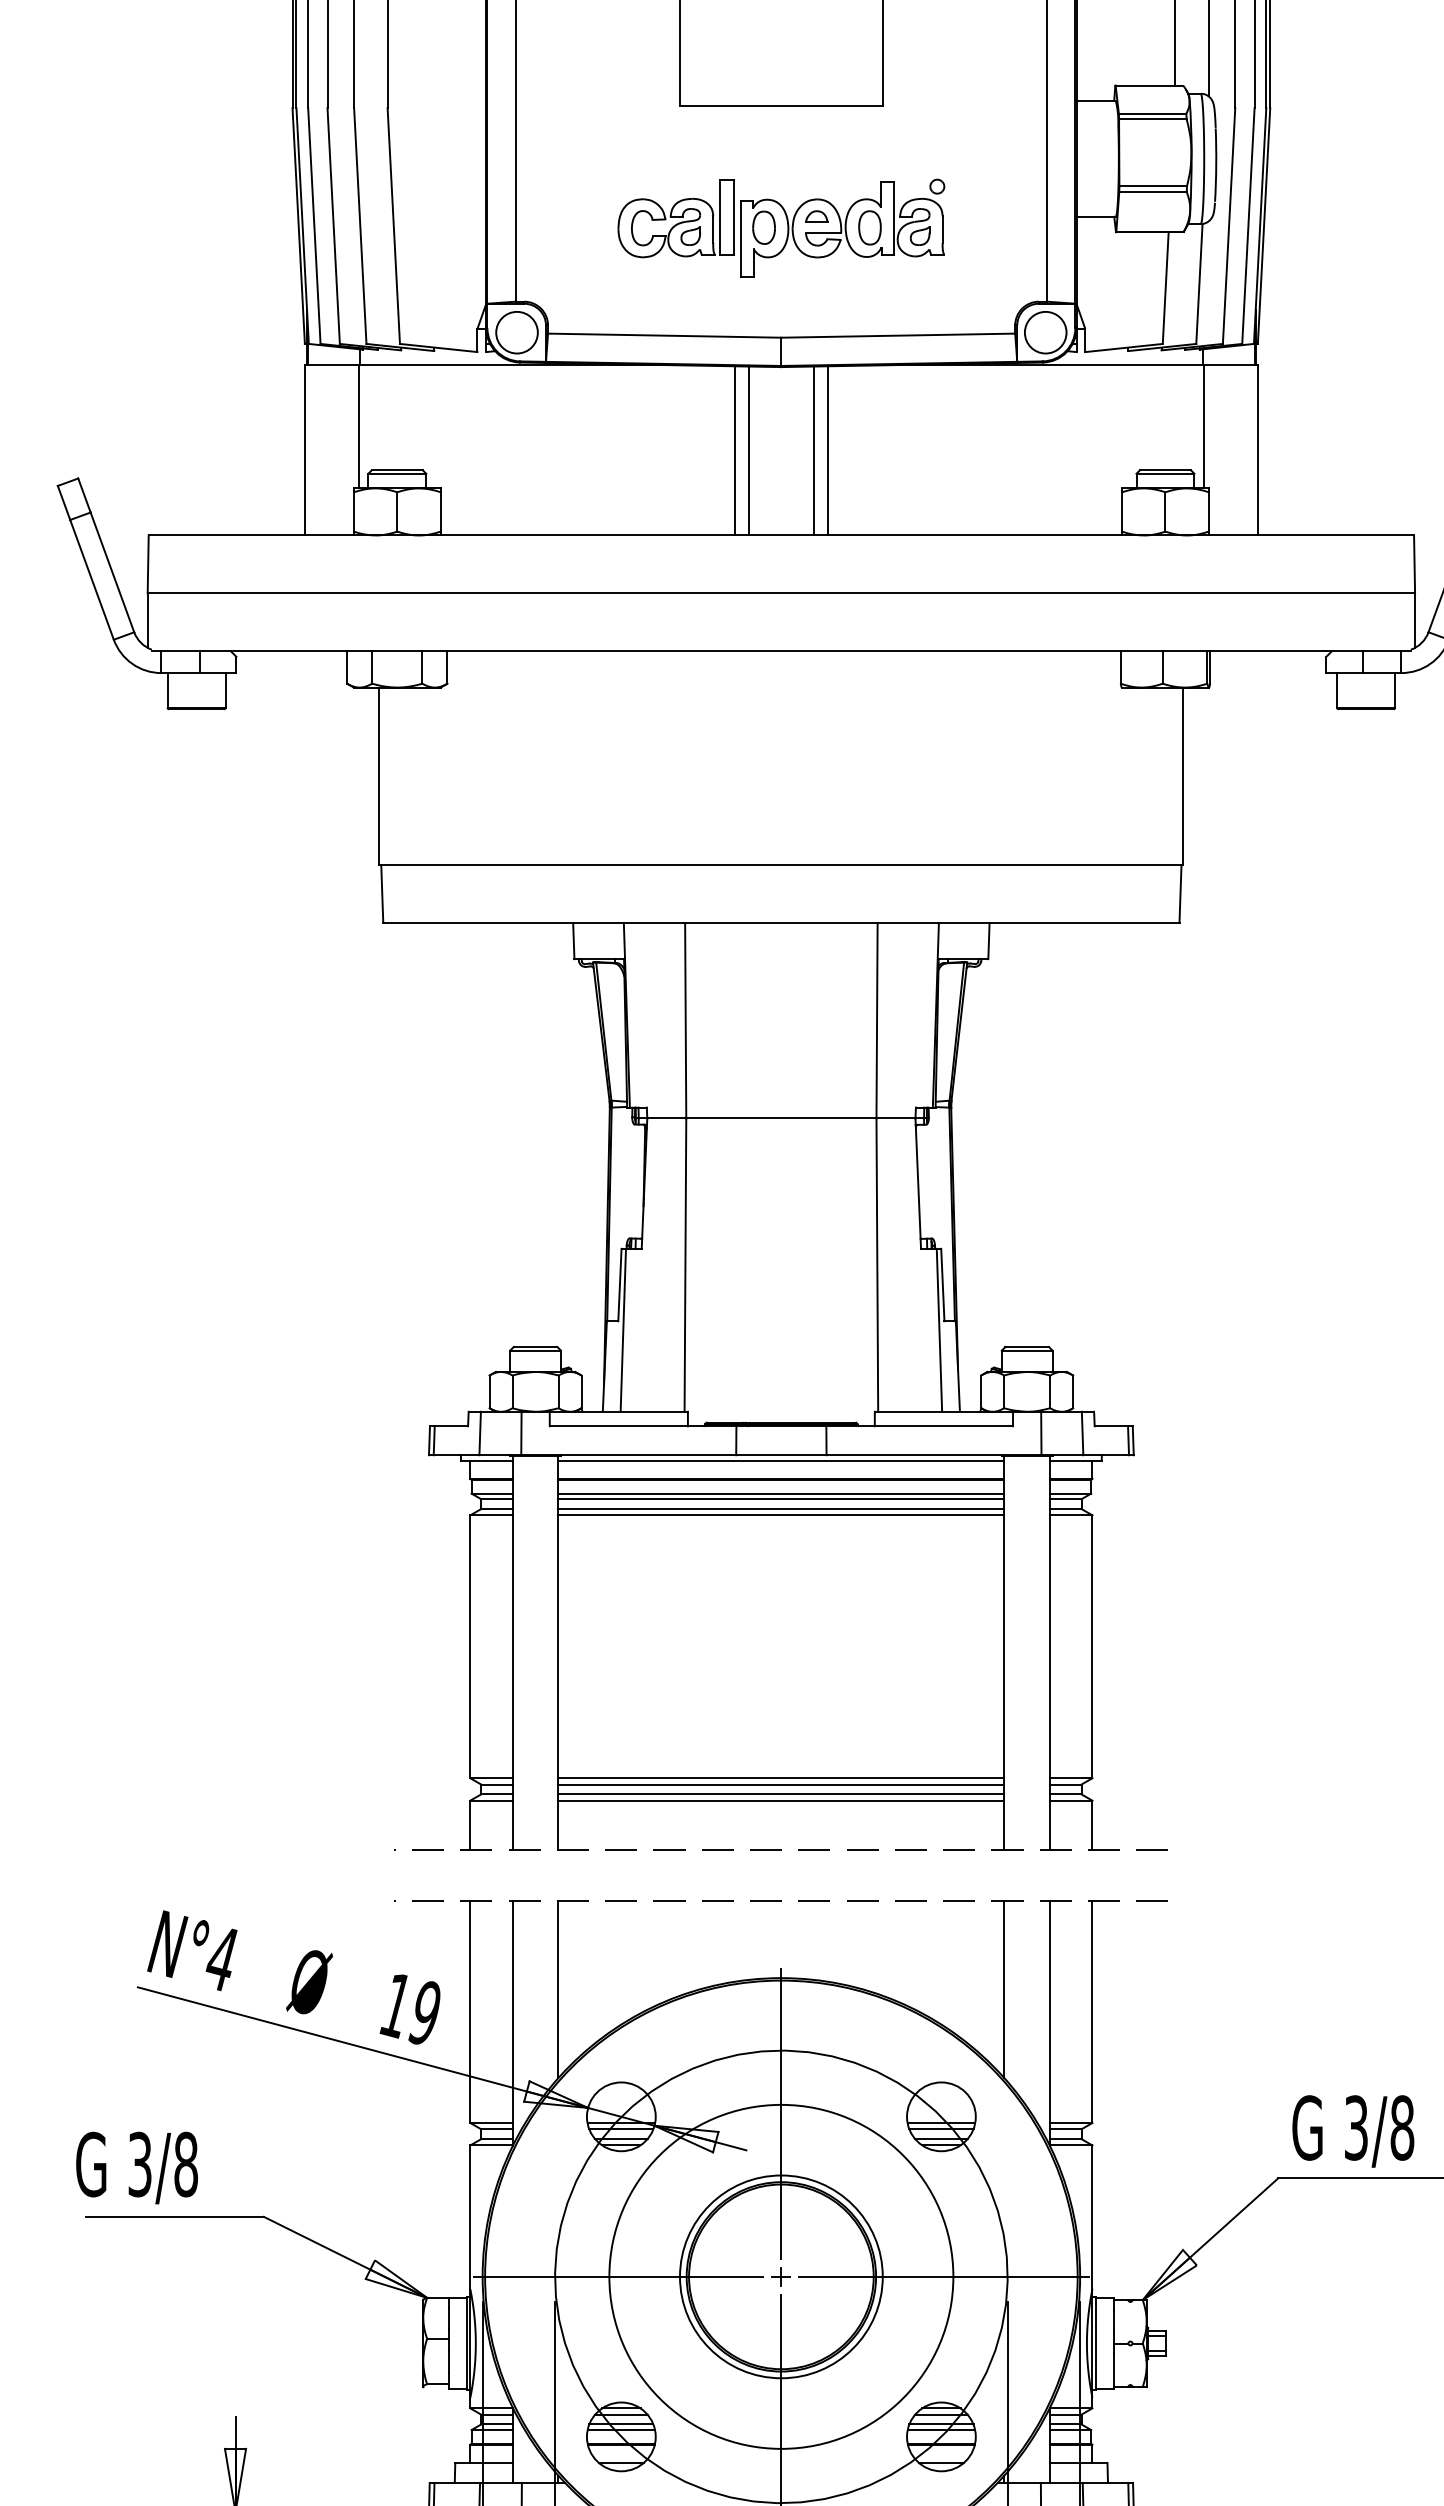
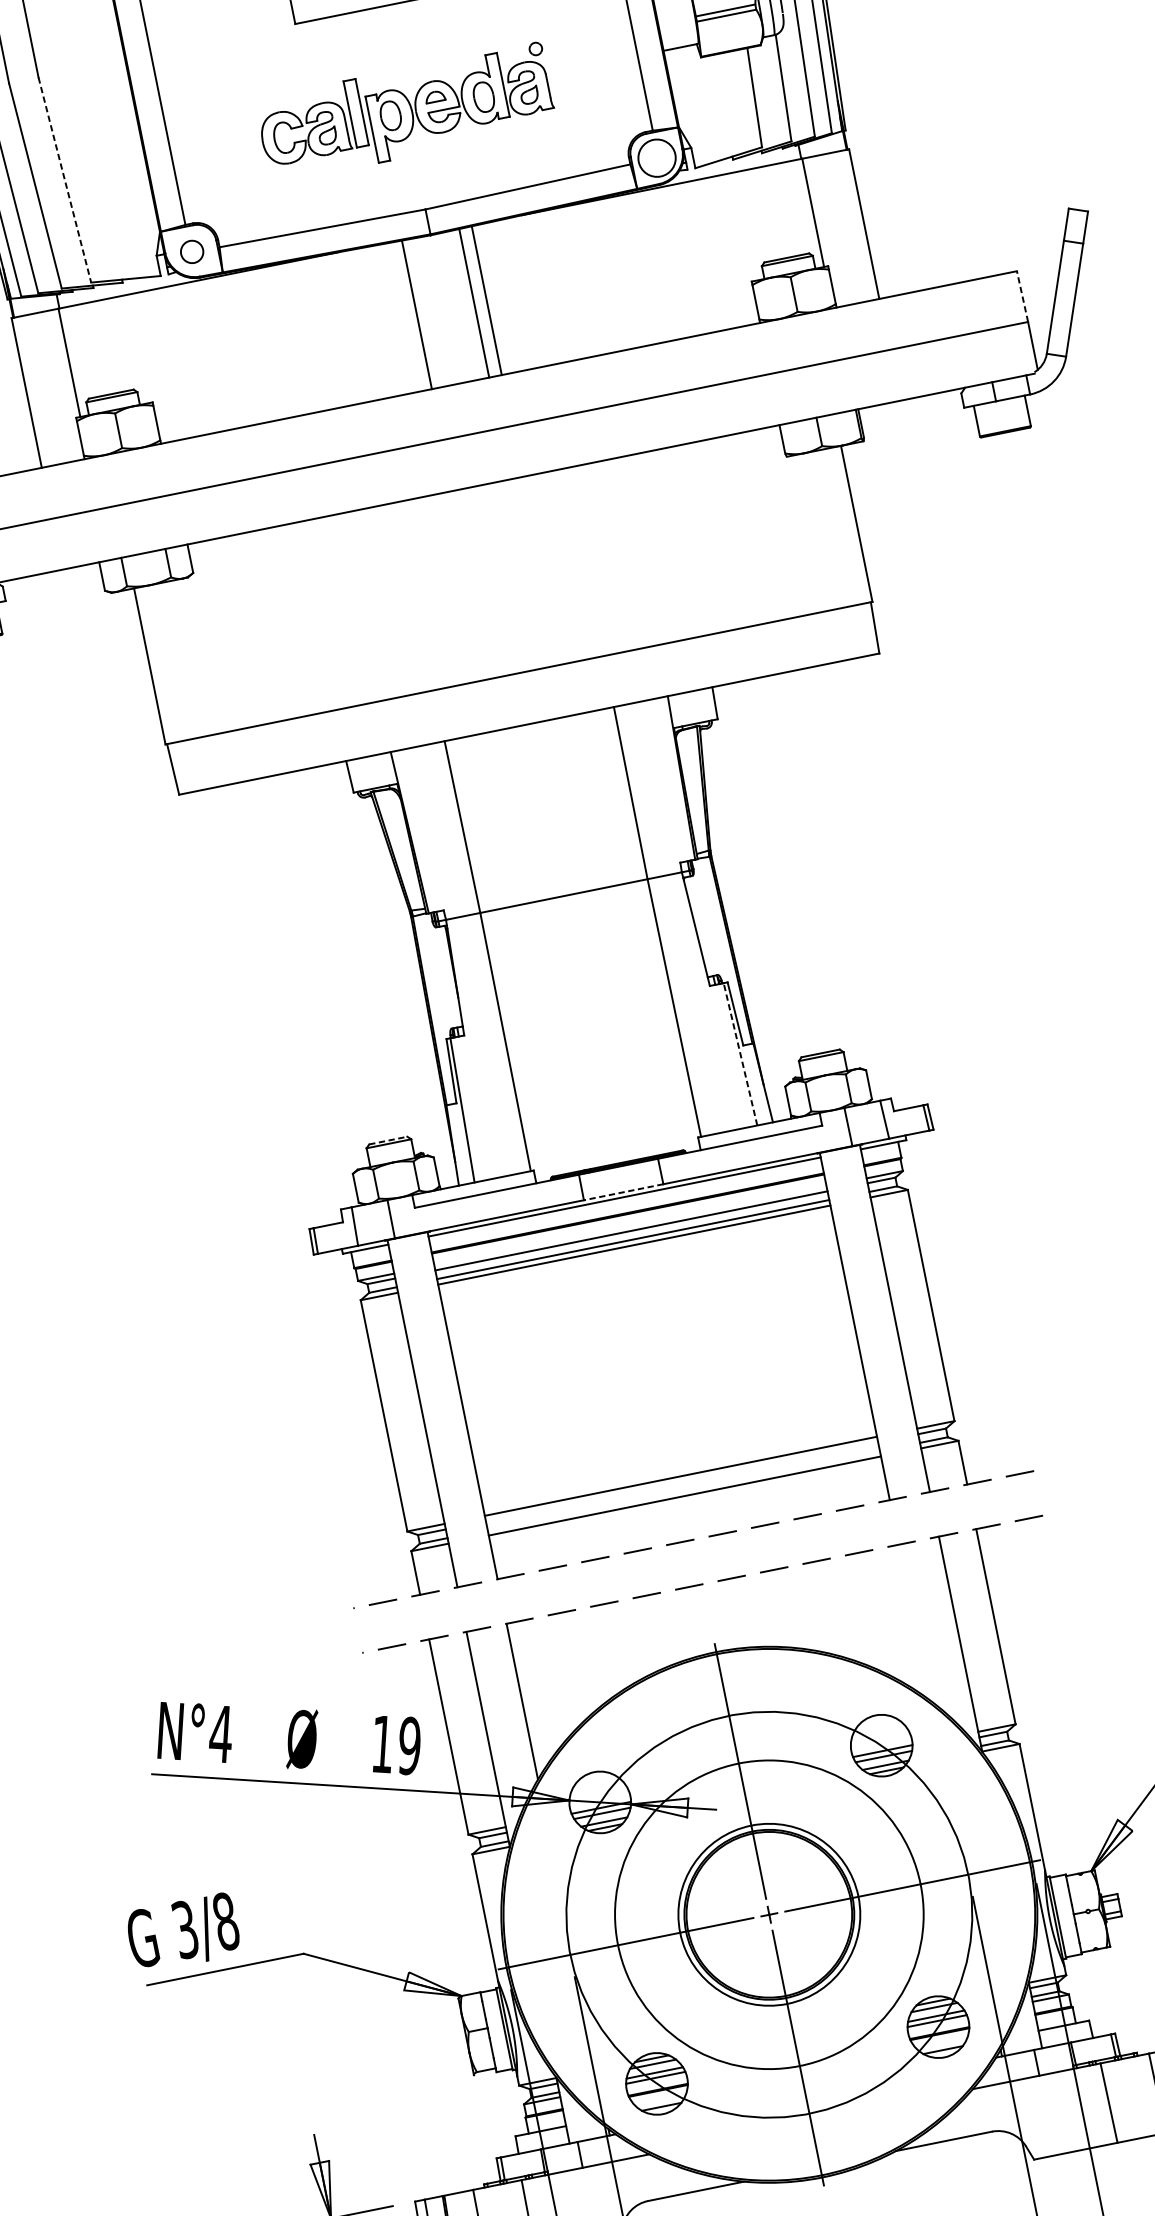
line: (393, 226) -> (64, 180), solid -> dashed
circle: (516, 332) -> (191, 251), size x0.6
line: (734, 450) -> (404, 316), removed
line: (1414, 564) -> (1022, 296), solid -> dashed
line: (939, 1330) -> (740, 1054), solid -> dashed
line: (535, 1346) -> (388, 1140), solid -> dashed
line: (780, 1455) -> (622, 1192), solid -> dashed
line: (781, 1493) -> (630, 1225), removed
line: (781, 1784) -> (682, 1481), removed
line: (781, 1794) -> (683, 1490), removed
line: (1004, 1989) -> (914, 1622), removed

